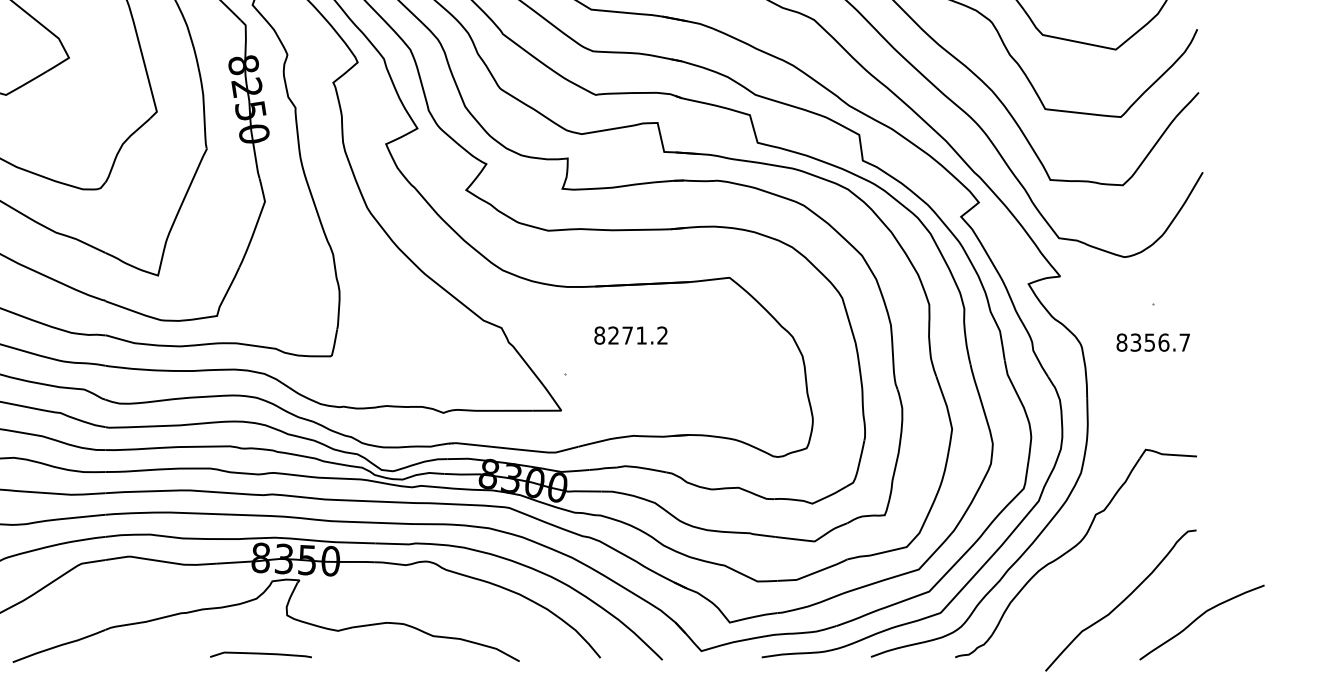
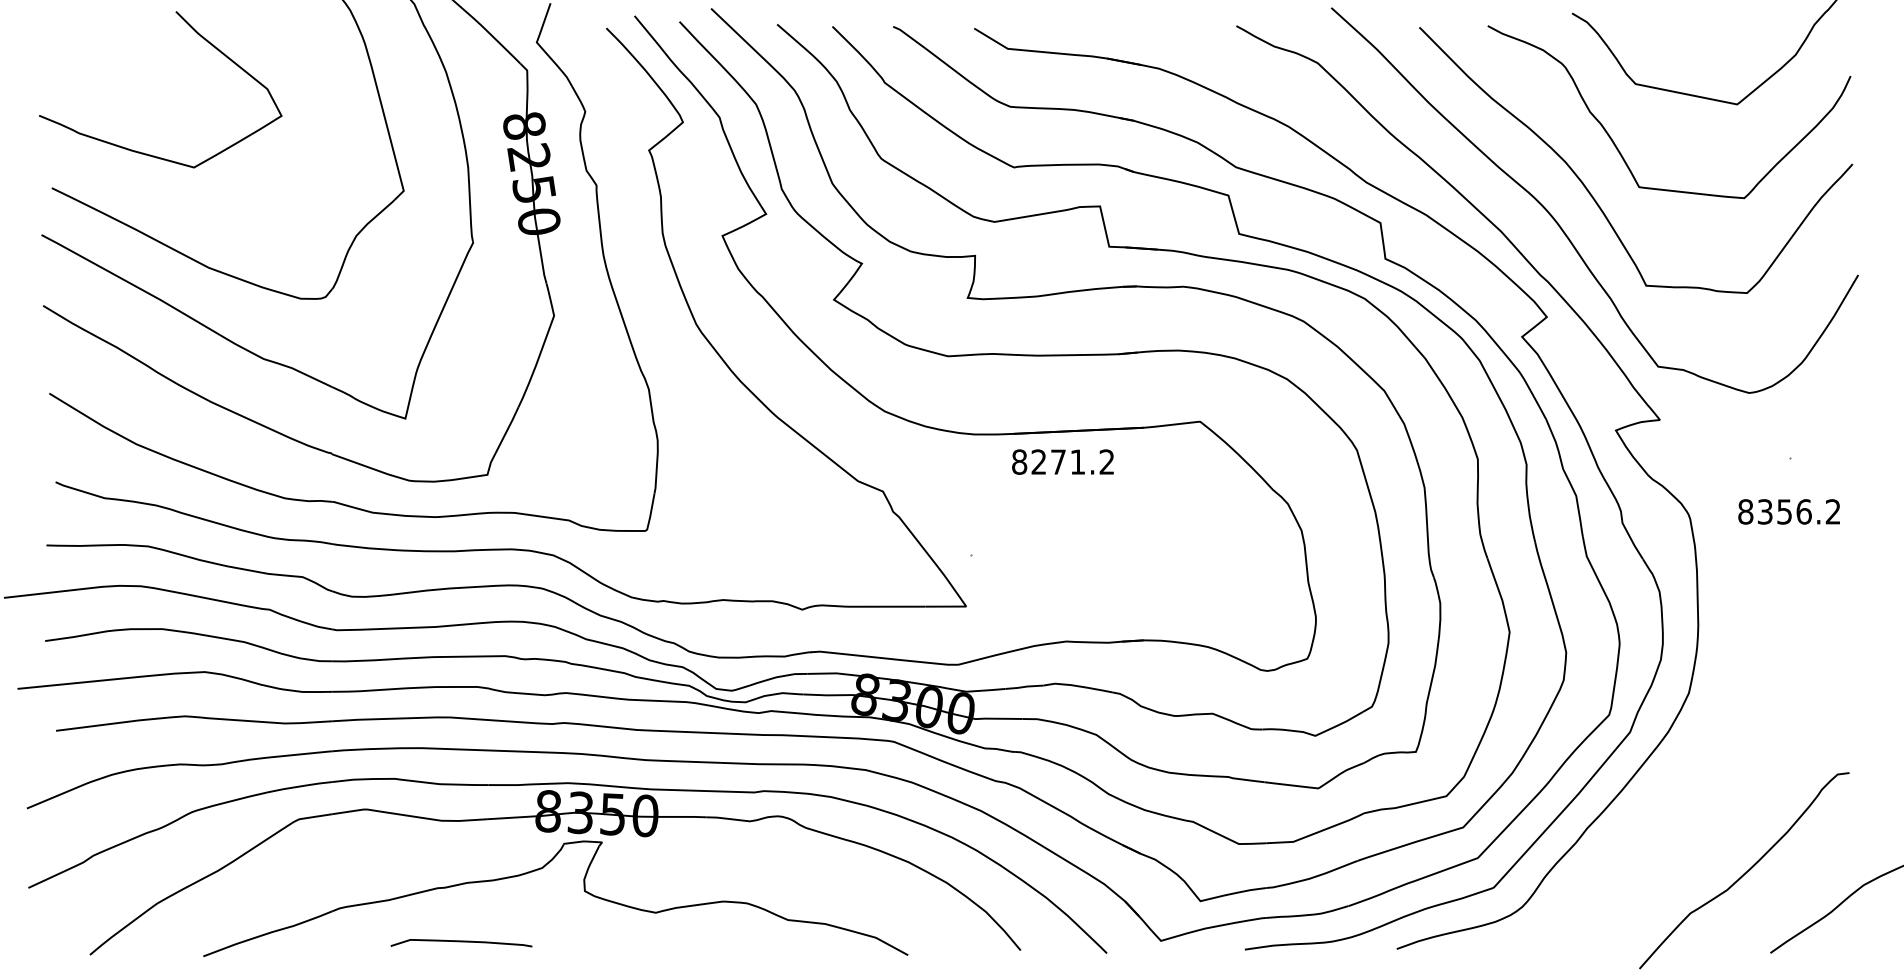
text: (630, 335) -> (1062, 461), moved
text: (1184, 342) -> (1832, 511), 8356.7 -> 8356.2
part: (1072, 549) -> (1676, 799), removed
curve: (260, 654) -> (461, 942), moved

